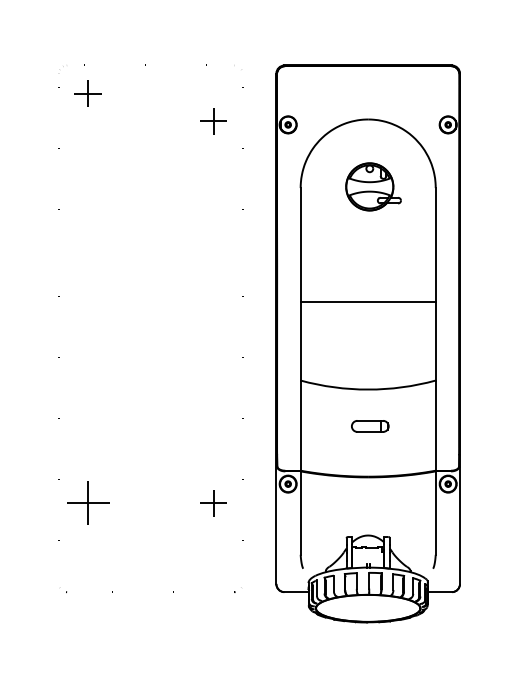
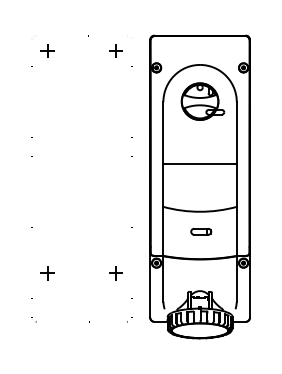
part: (212, 120) -> (115, 50), moved
part: (372, 186) -> (202, 101), size x1.43
part: (87, 503) -> (47, 273), size x0.62

